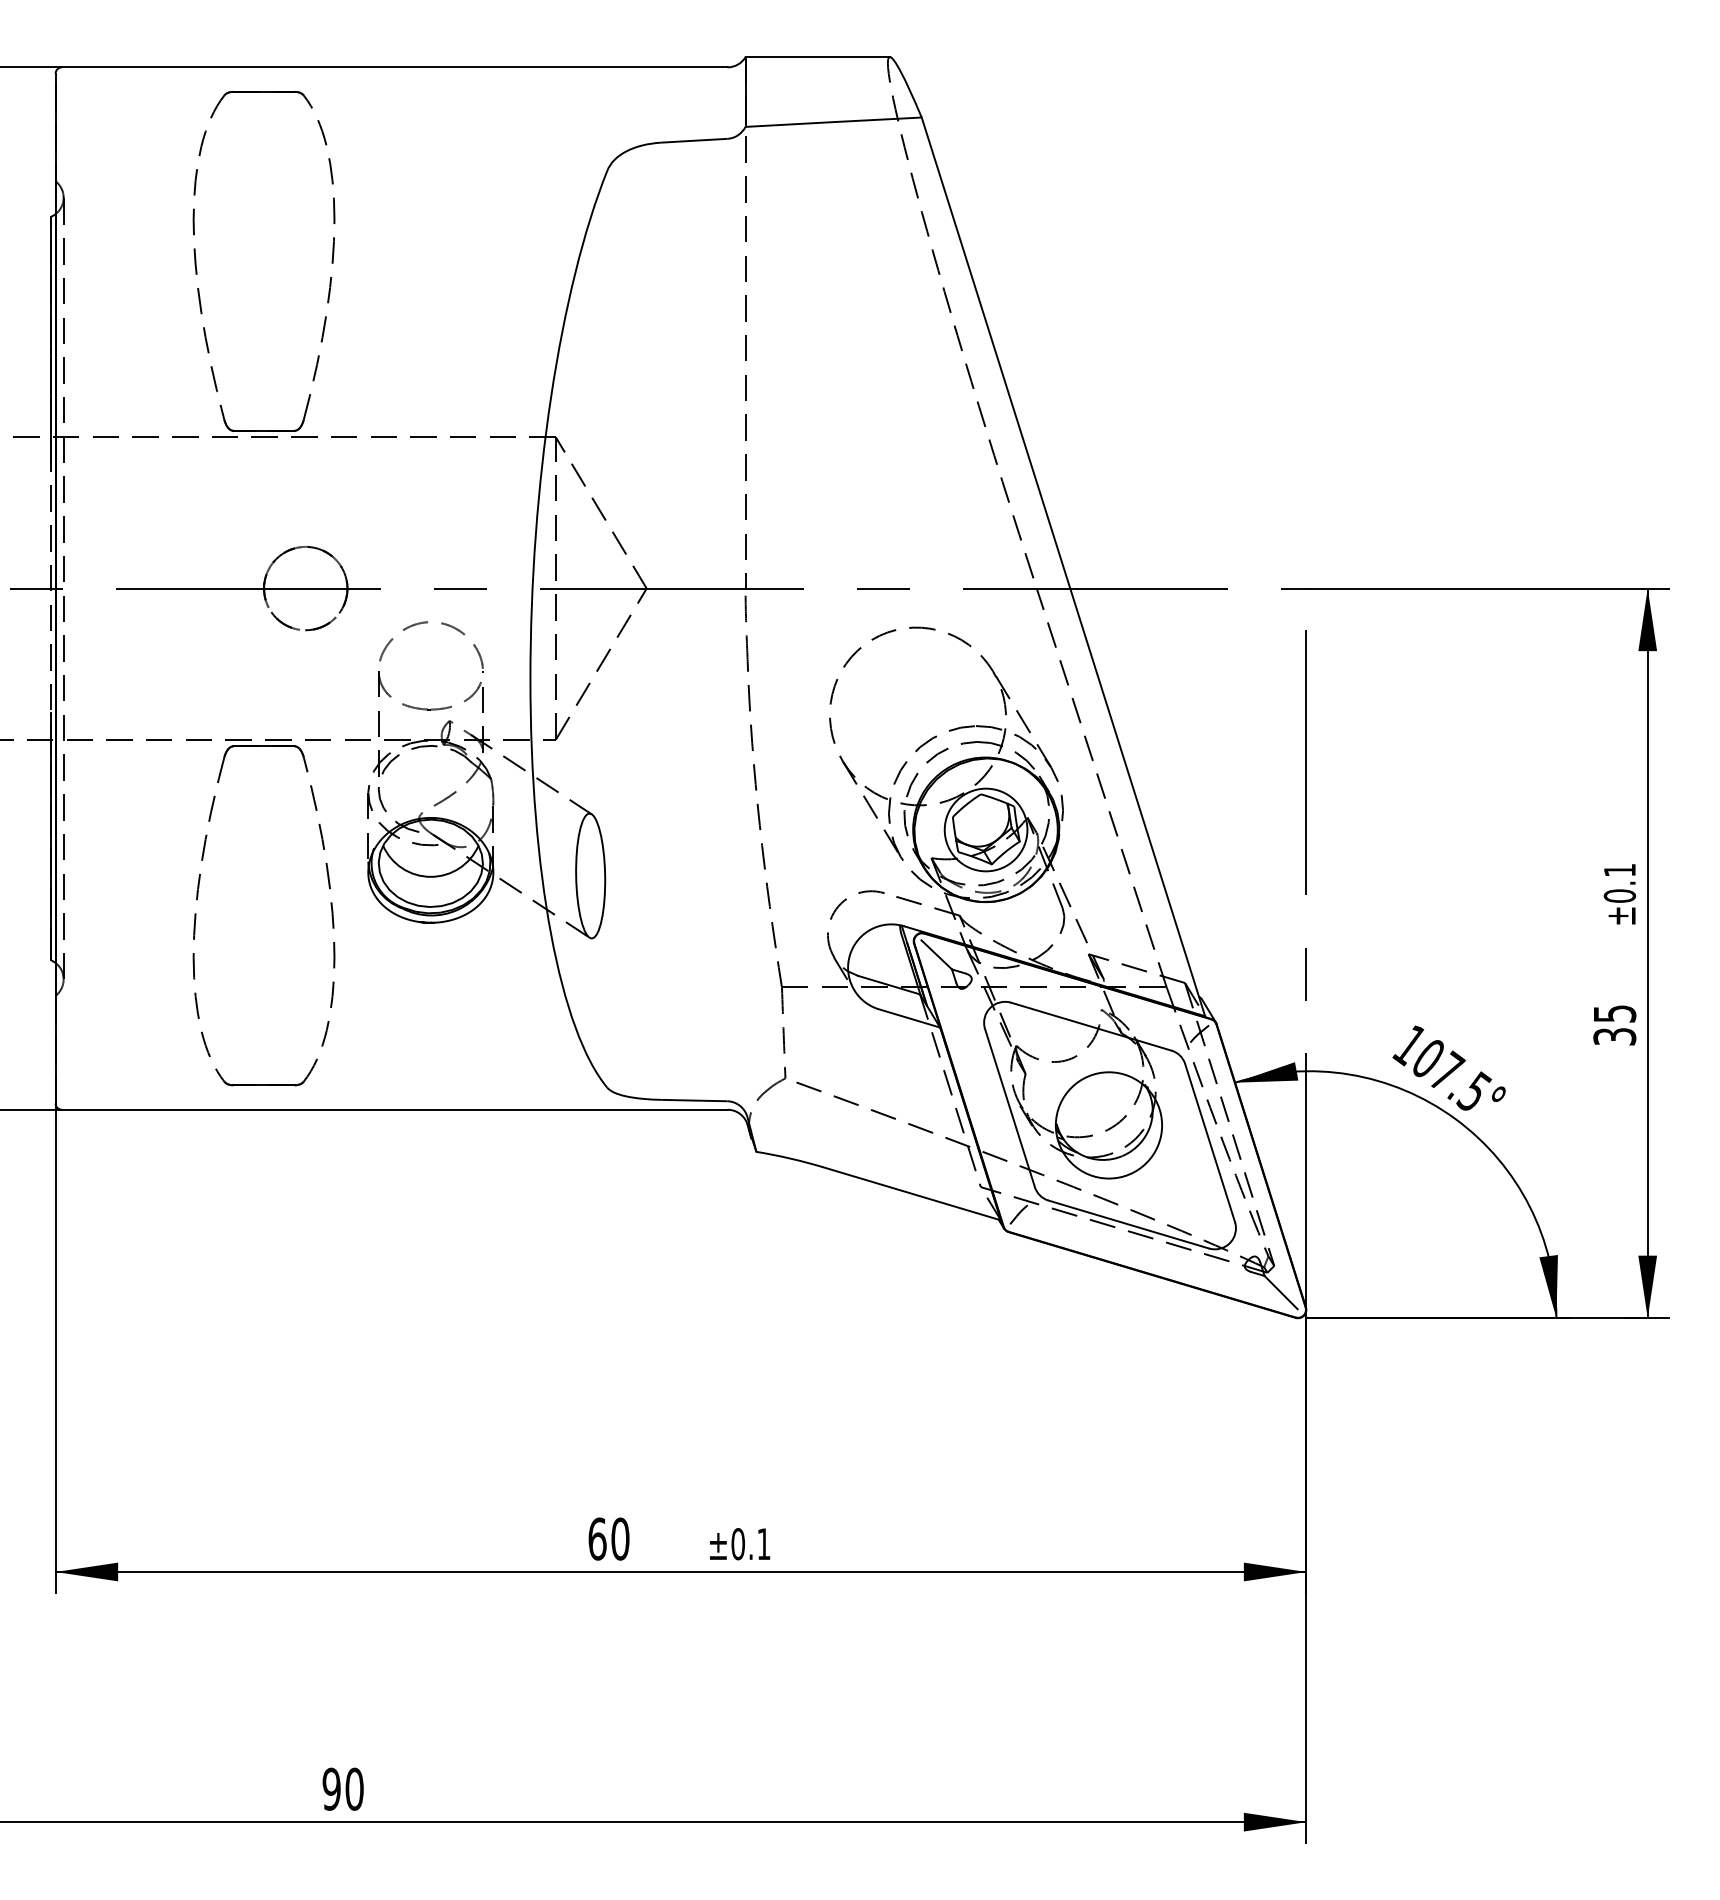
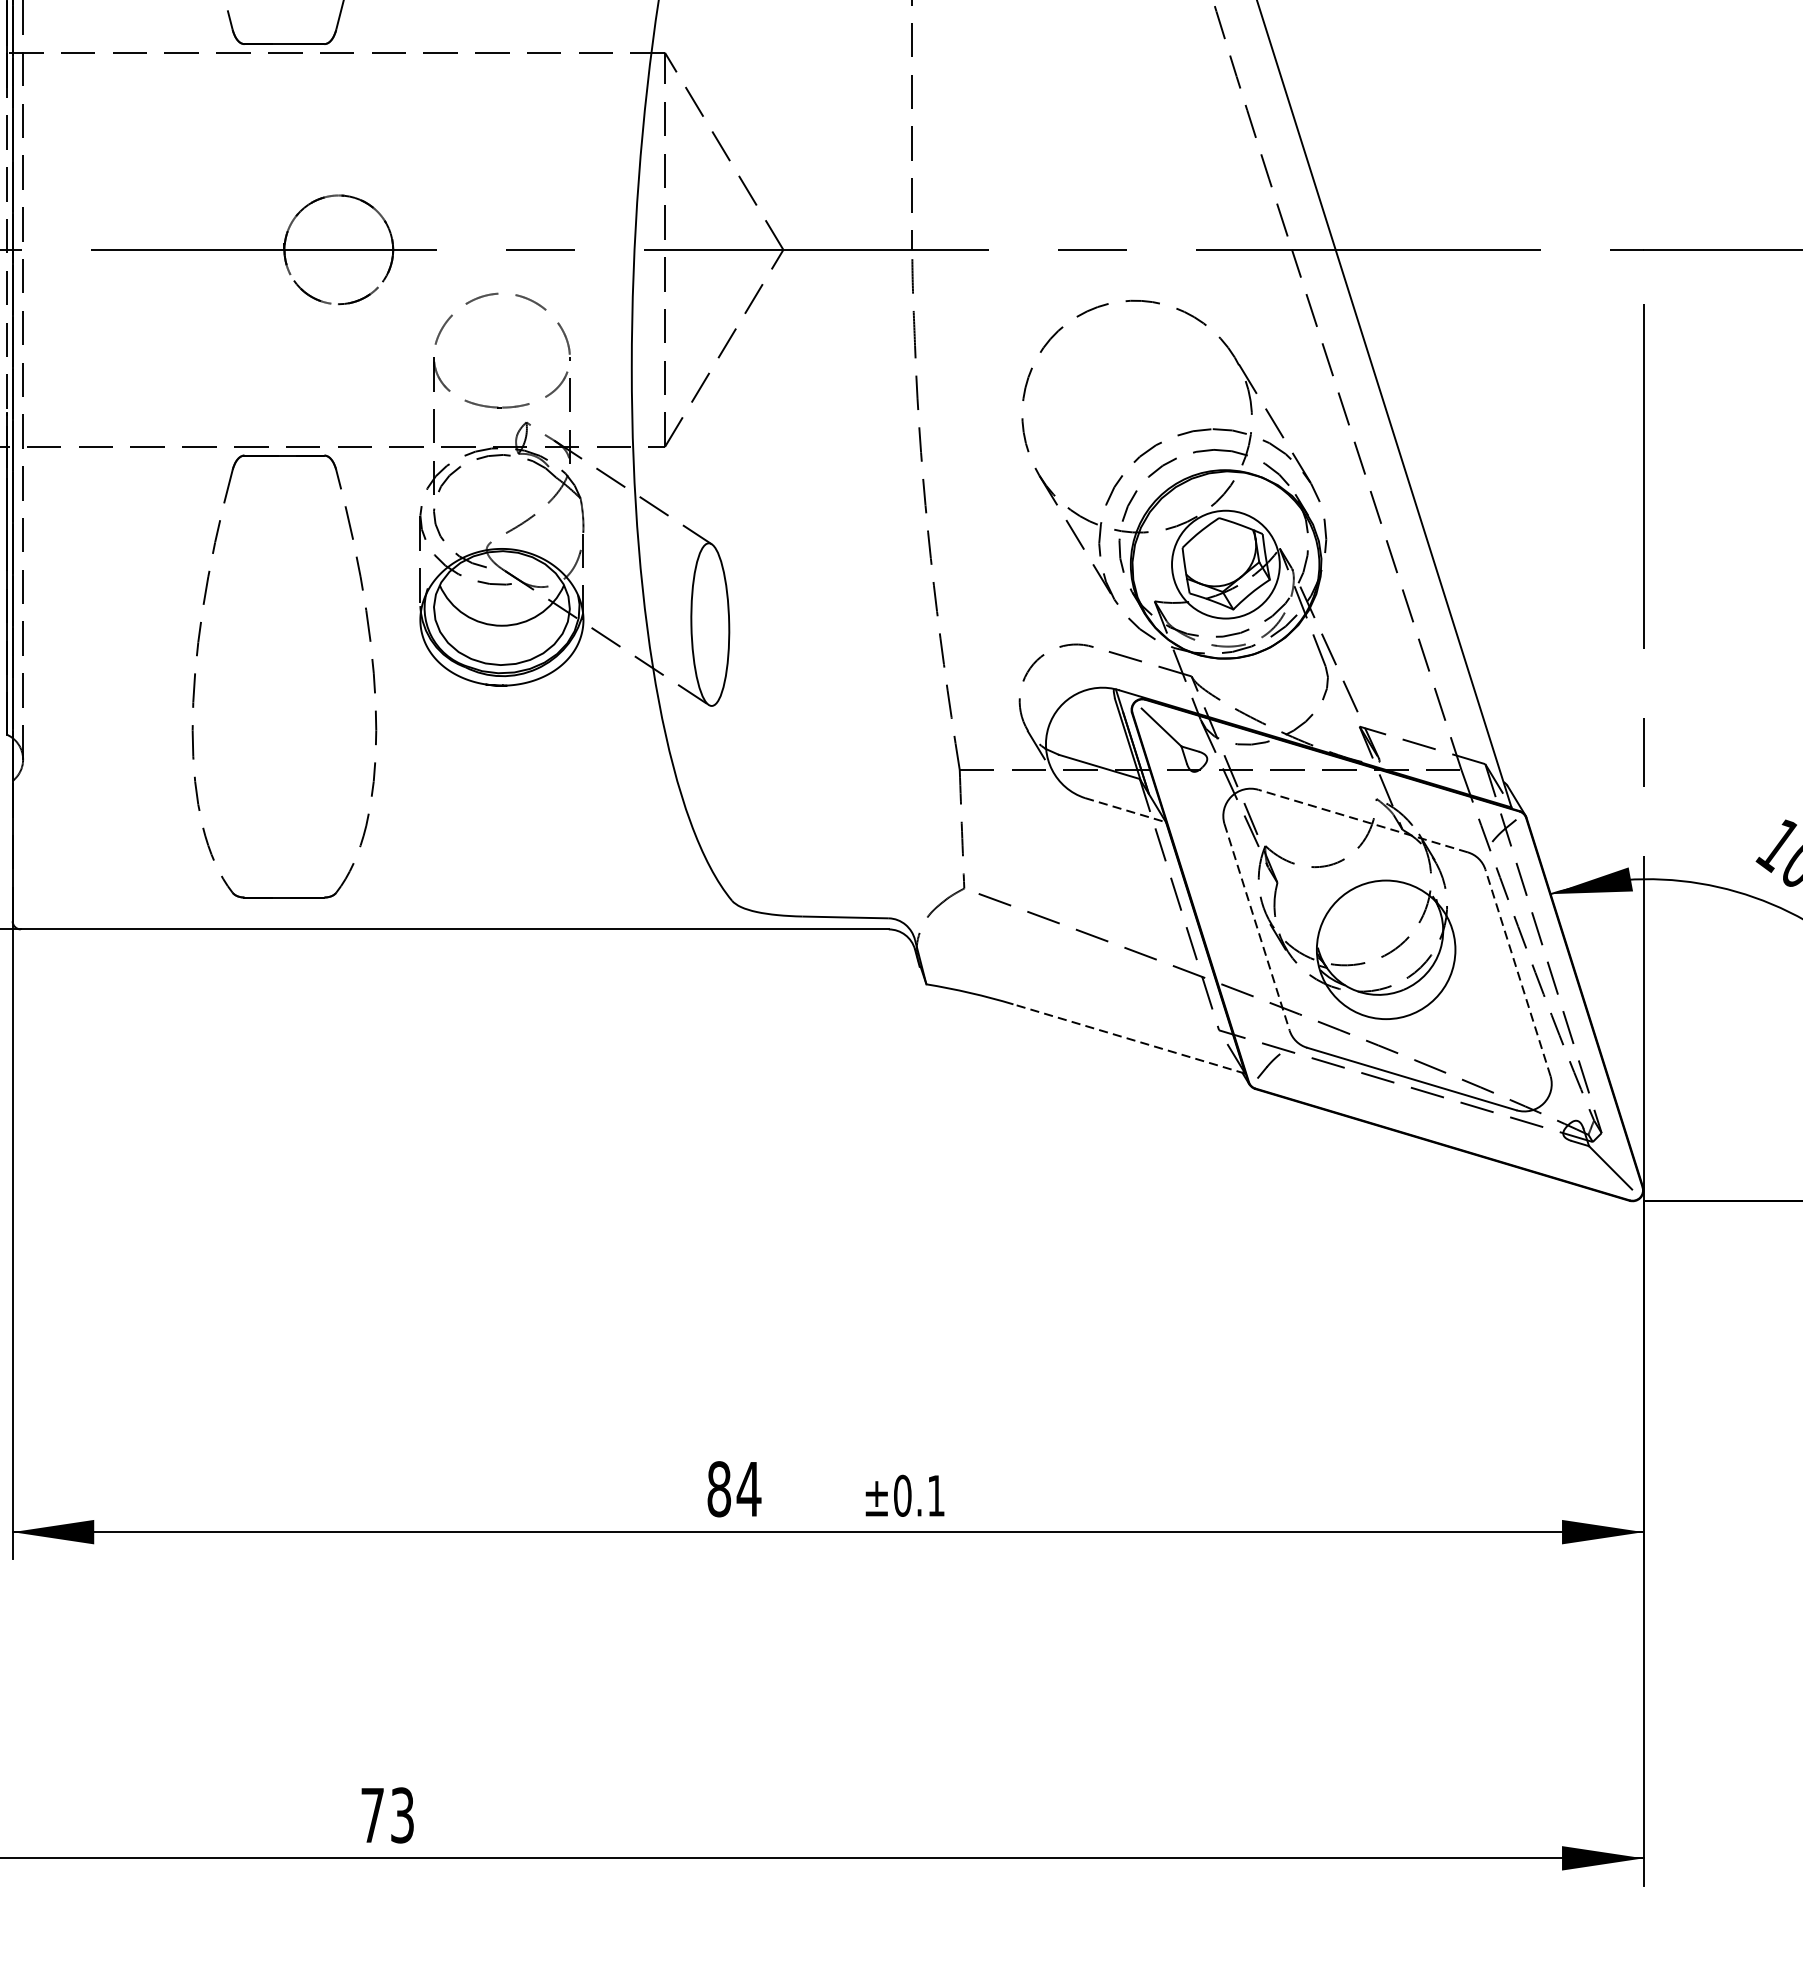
line: (909, 1018) -> (1126, 810), solid -> dashed
line: (1091, 1026) -> (1363, 820), solid -> dashed
line: (1010, 1108) -> (1257, 927), solid -> dashed
line: (1209, 1142) -> (1517, 972), solid -> dashed
line: (912, 1193) -> (1129, 1038), solid -> dashed
text: (608, 1538) -> (733, 1488), 60 -> 84
text: (342, 1788) -> (386, 1814), 90 -> 73

